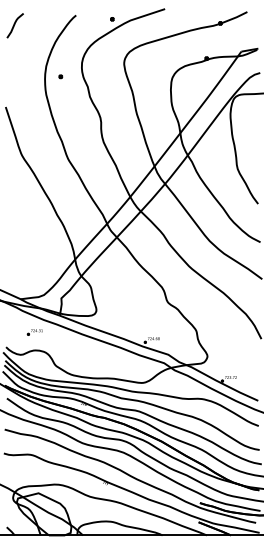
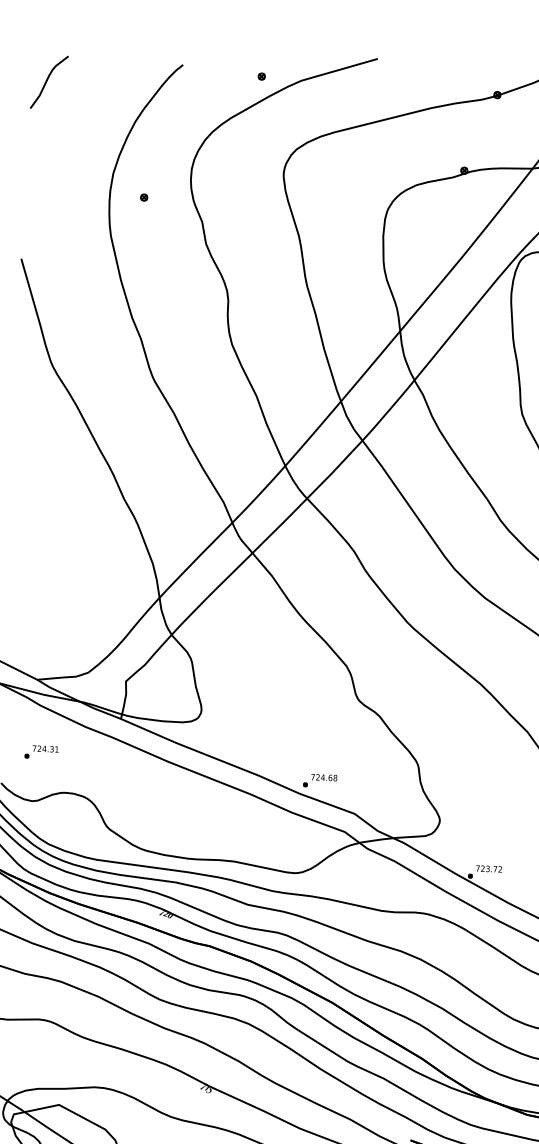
part: (34, 332) -> (40, 752), moved

